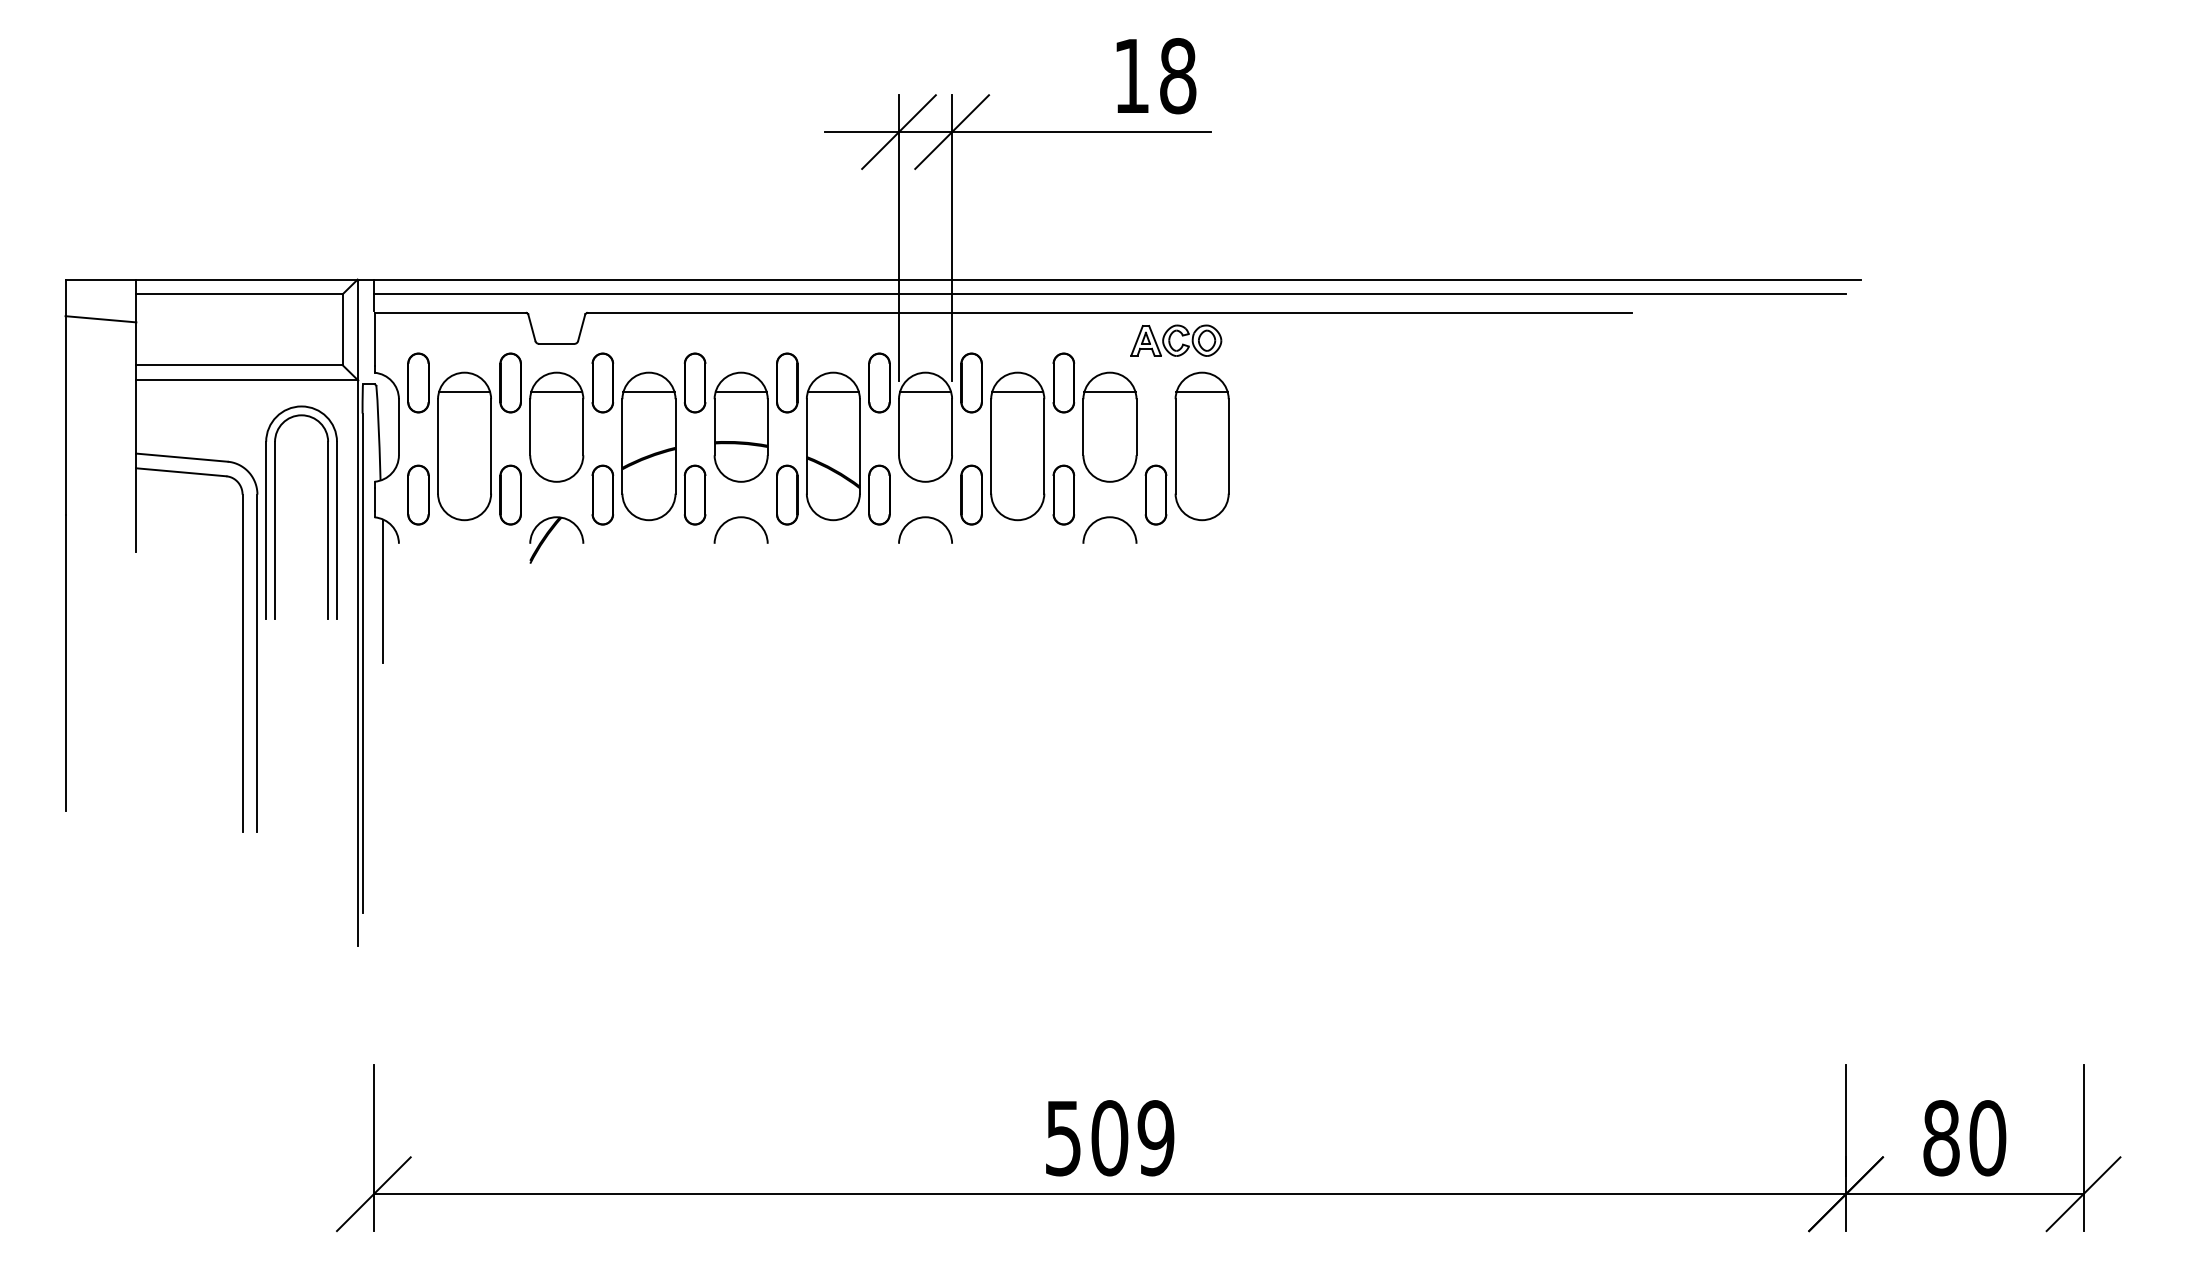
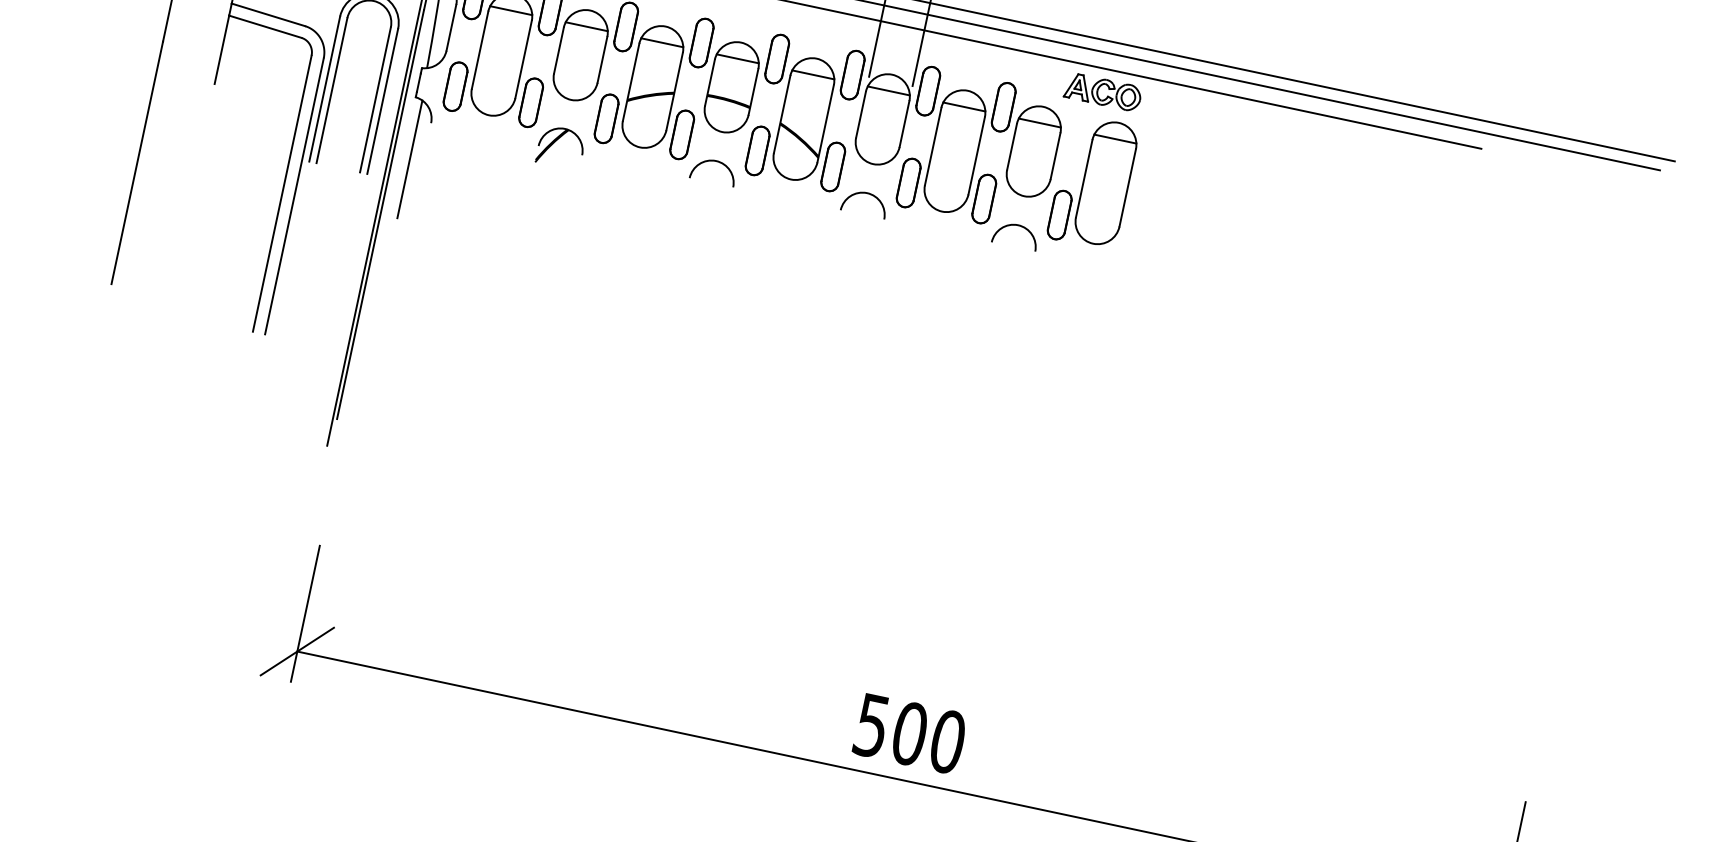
text: (1155, 1138) -> (947, 742), 509 -> 500

